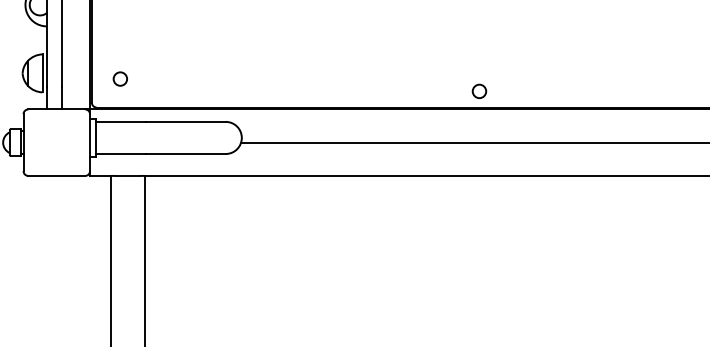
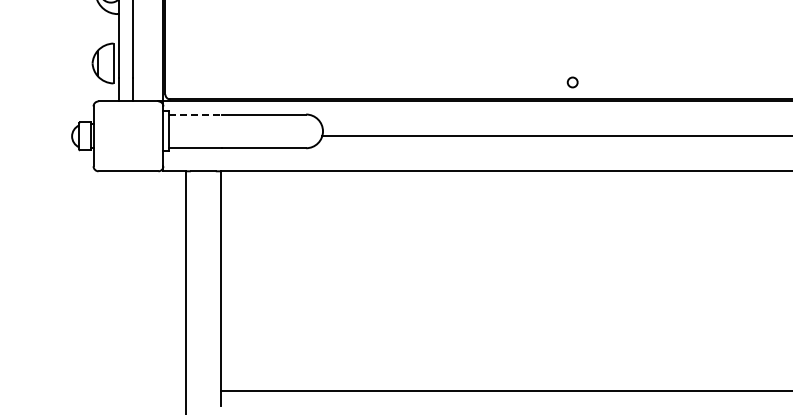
circle: (120, 79) -> (195, 69), removed
circle: (479, 91) -> (572, 82), size x0.7
line: (121, 121) -> (196, 114), solid -> dashed

